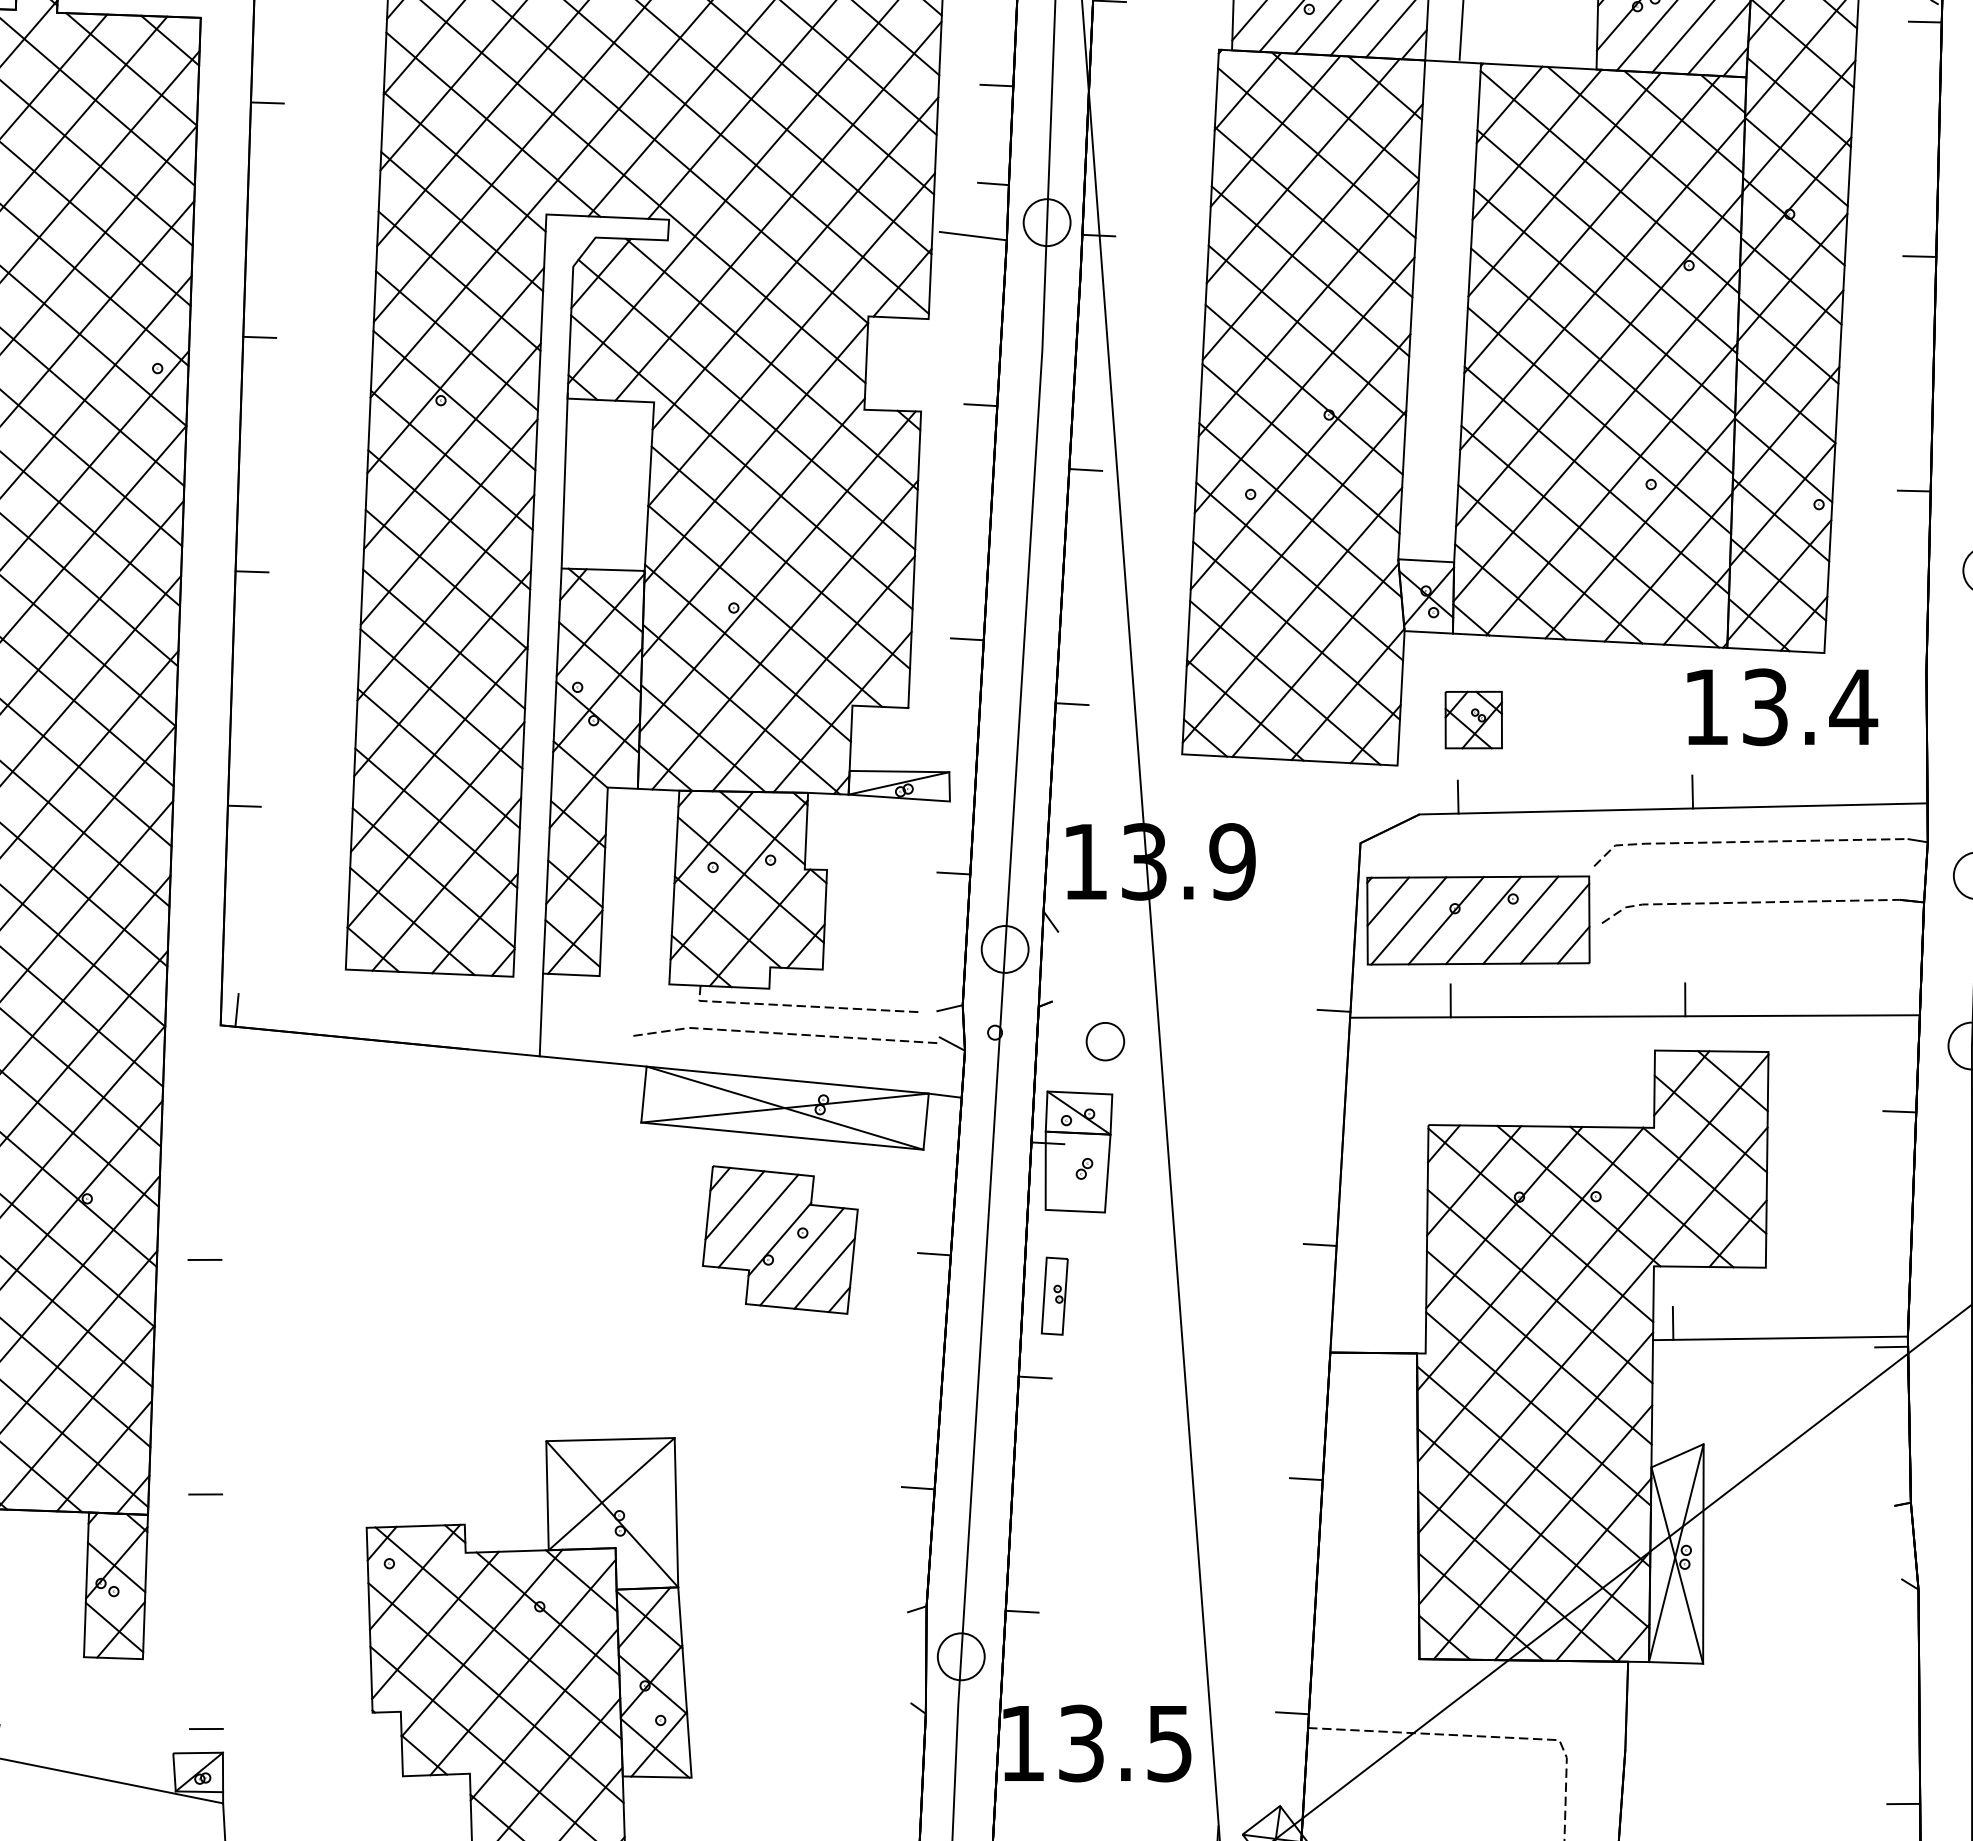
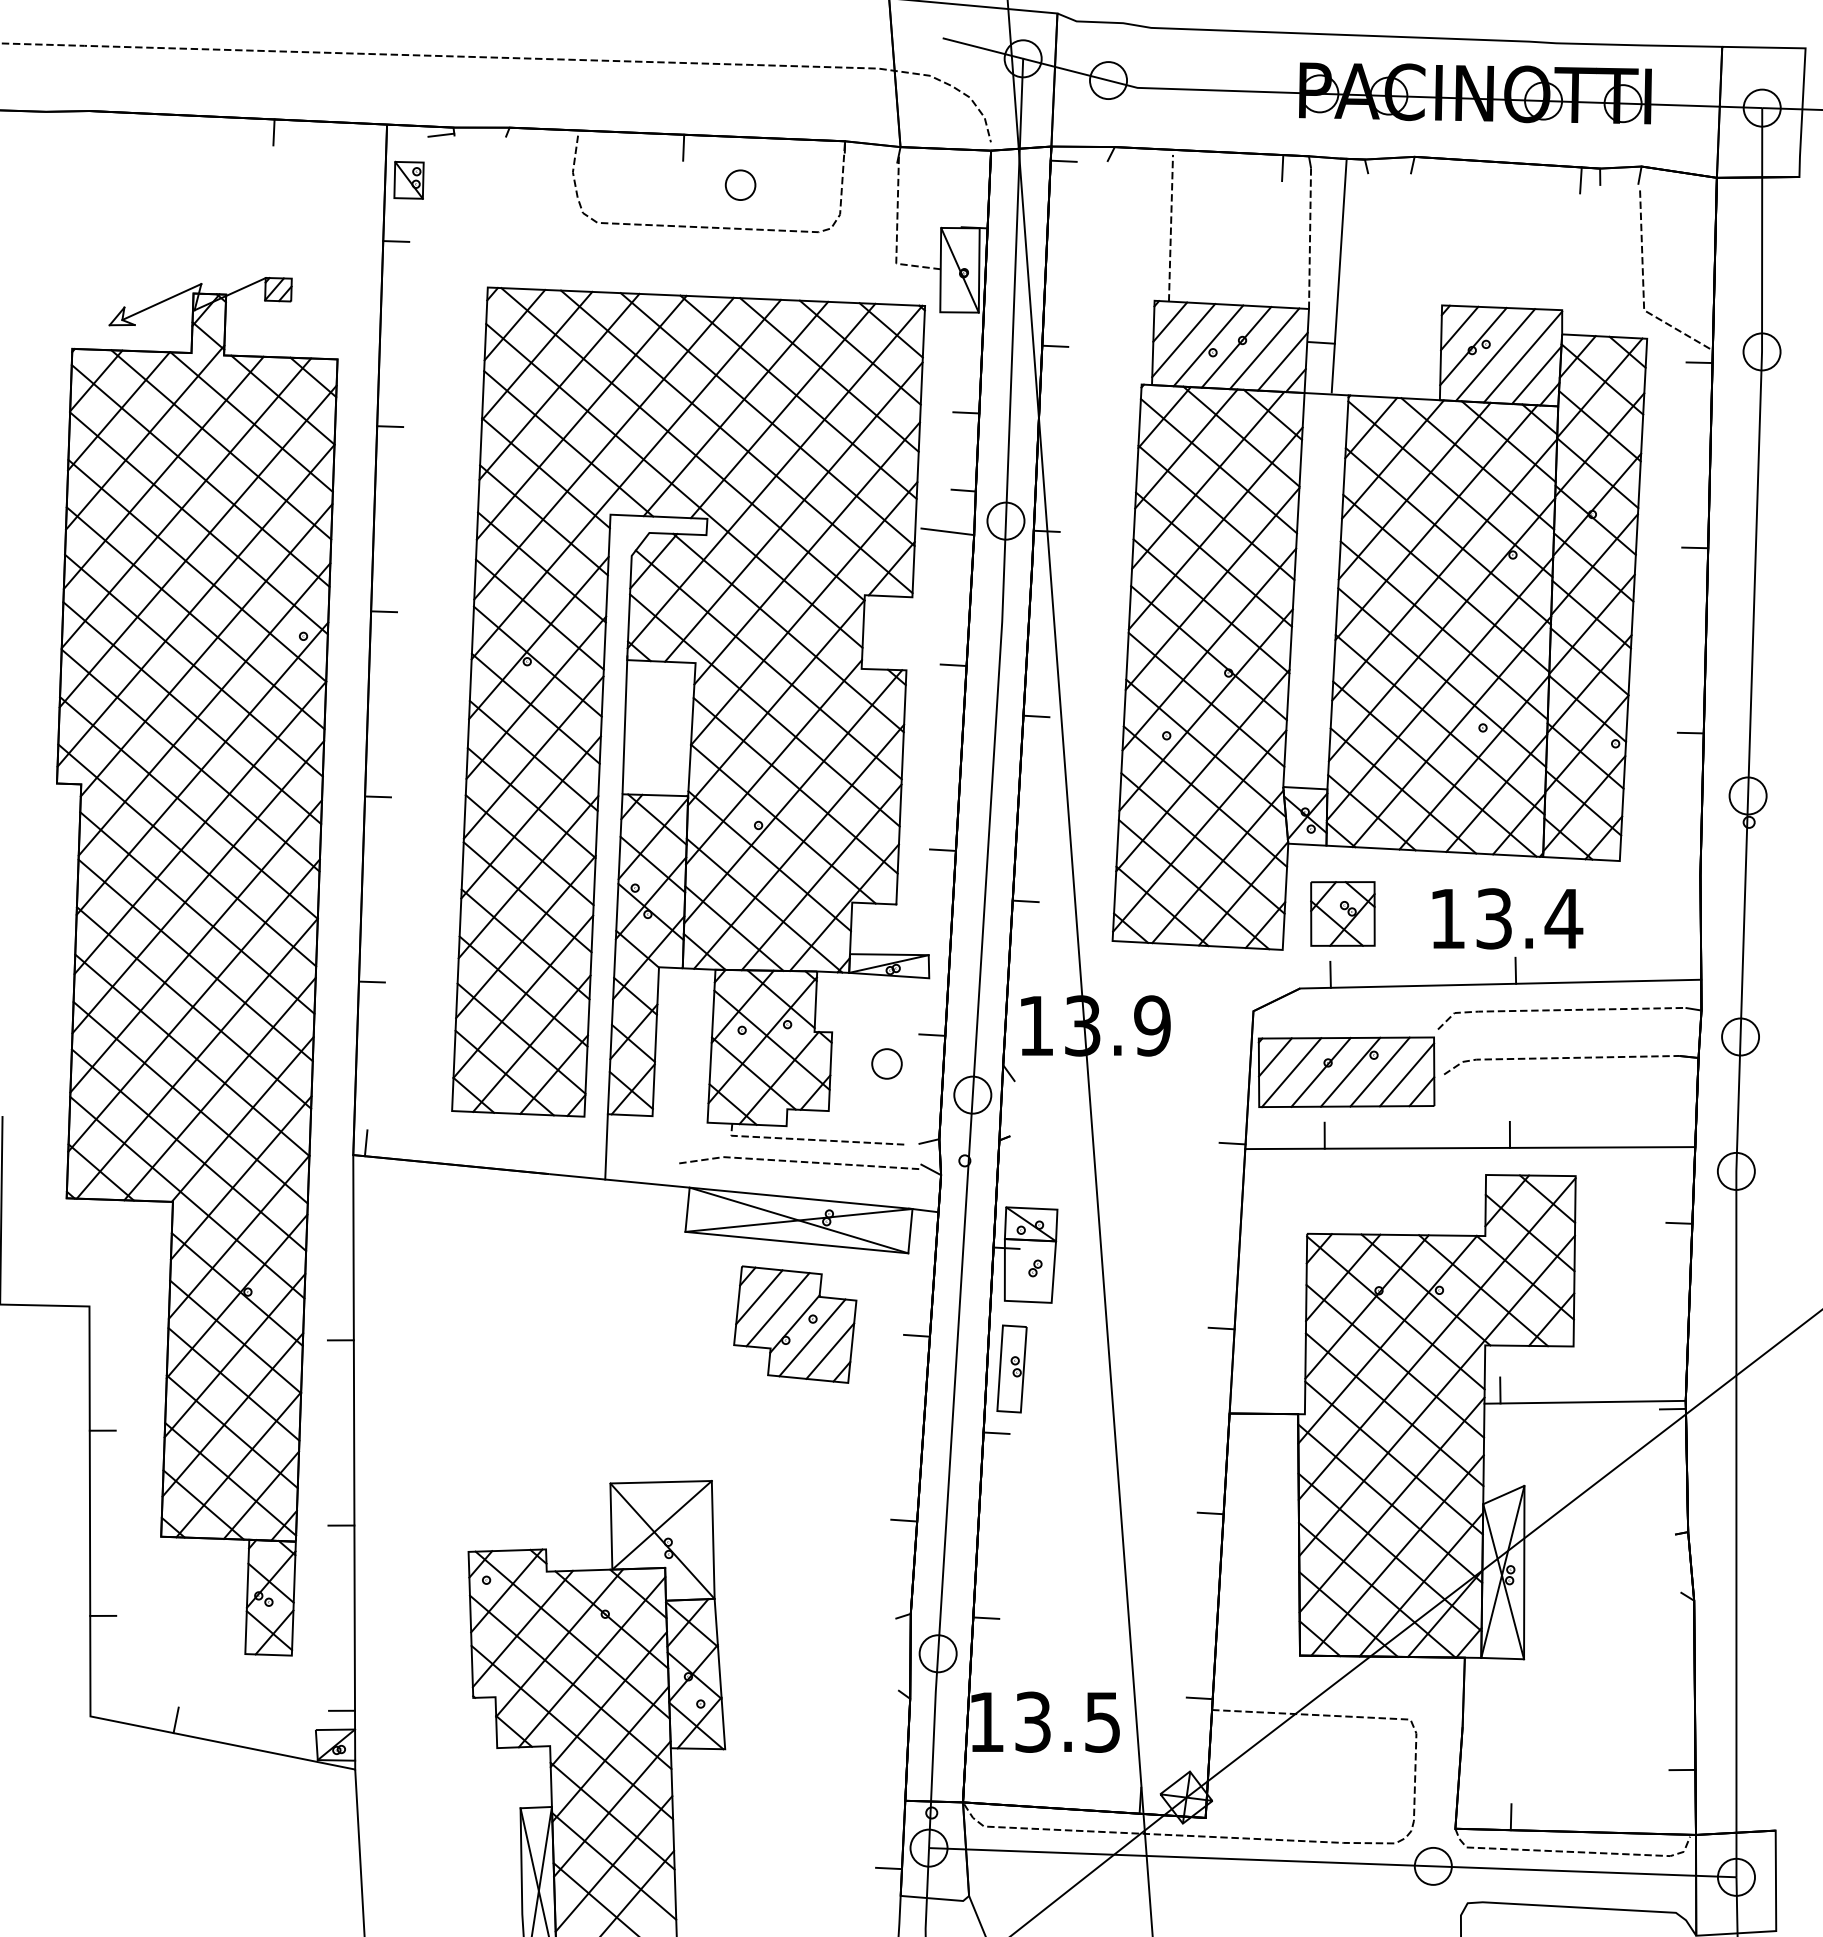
text: (1782, 706) -> (1507, 918), moved
part: (1473, 719) -> (1342, 913), size x1.43
part: (1104, 1041) -> (886, 1063), moved
part: (1054, 1295) -> (1011, 1368), size x1.43
line: (222, 1389) -> (354, 1442), added

